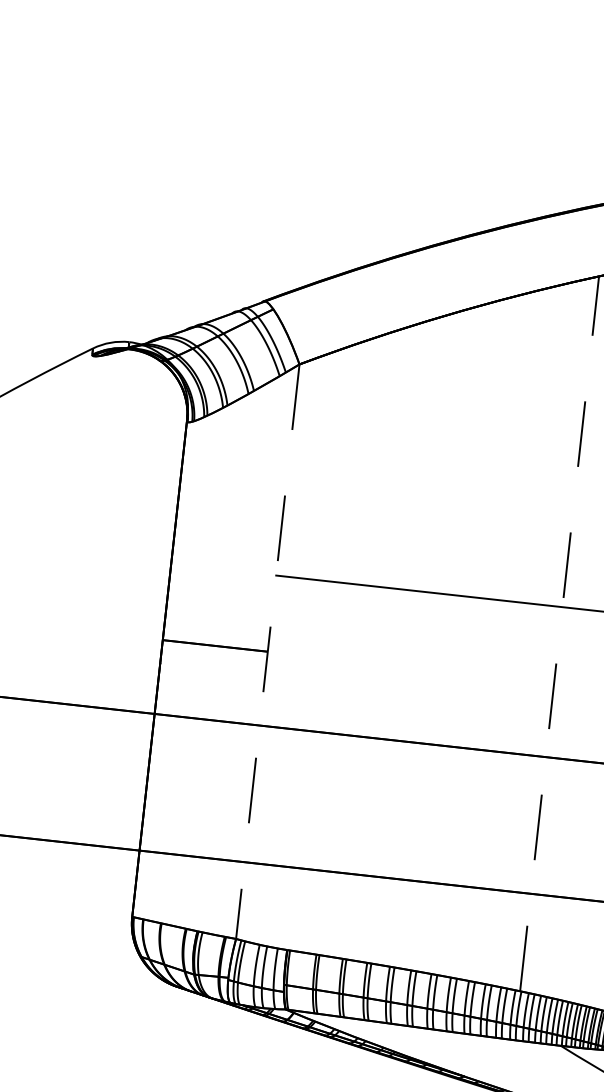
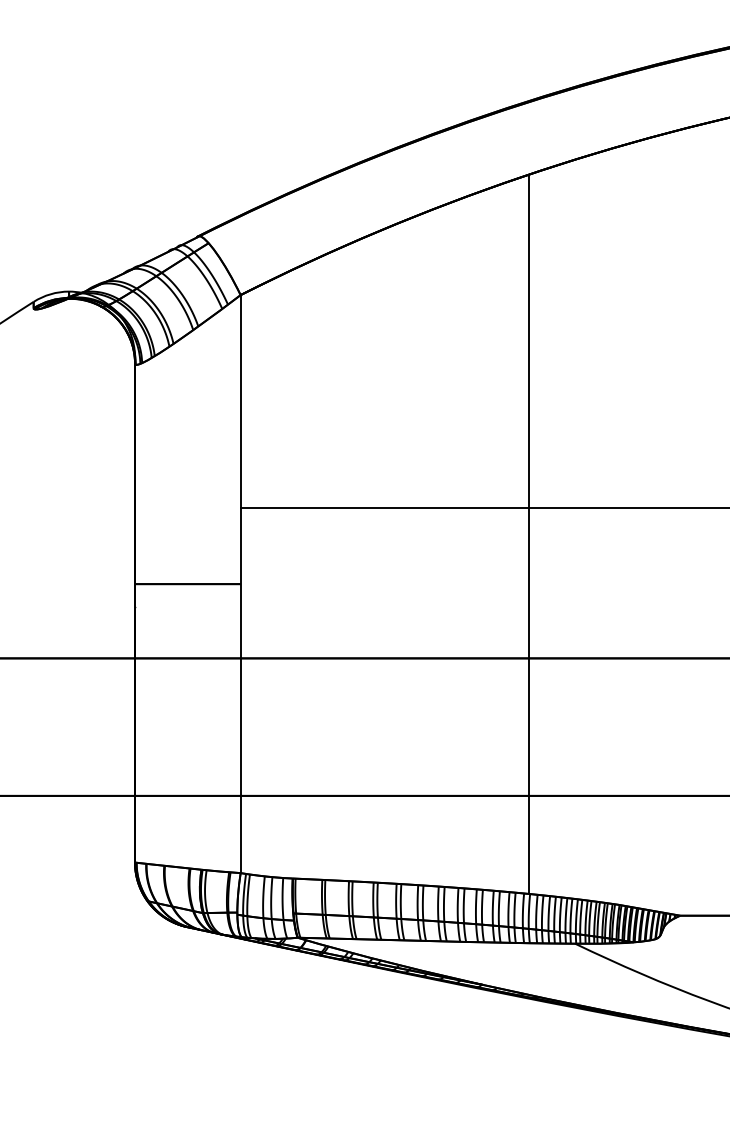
line: (559, 633) -> (528, 534), dashed -> solid
line: (267, 652) -> (240, 584), dashed -> solid

